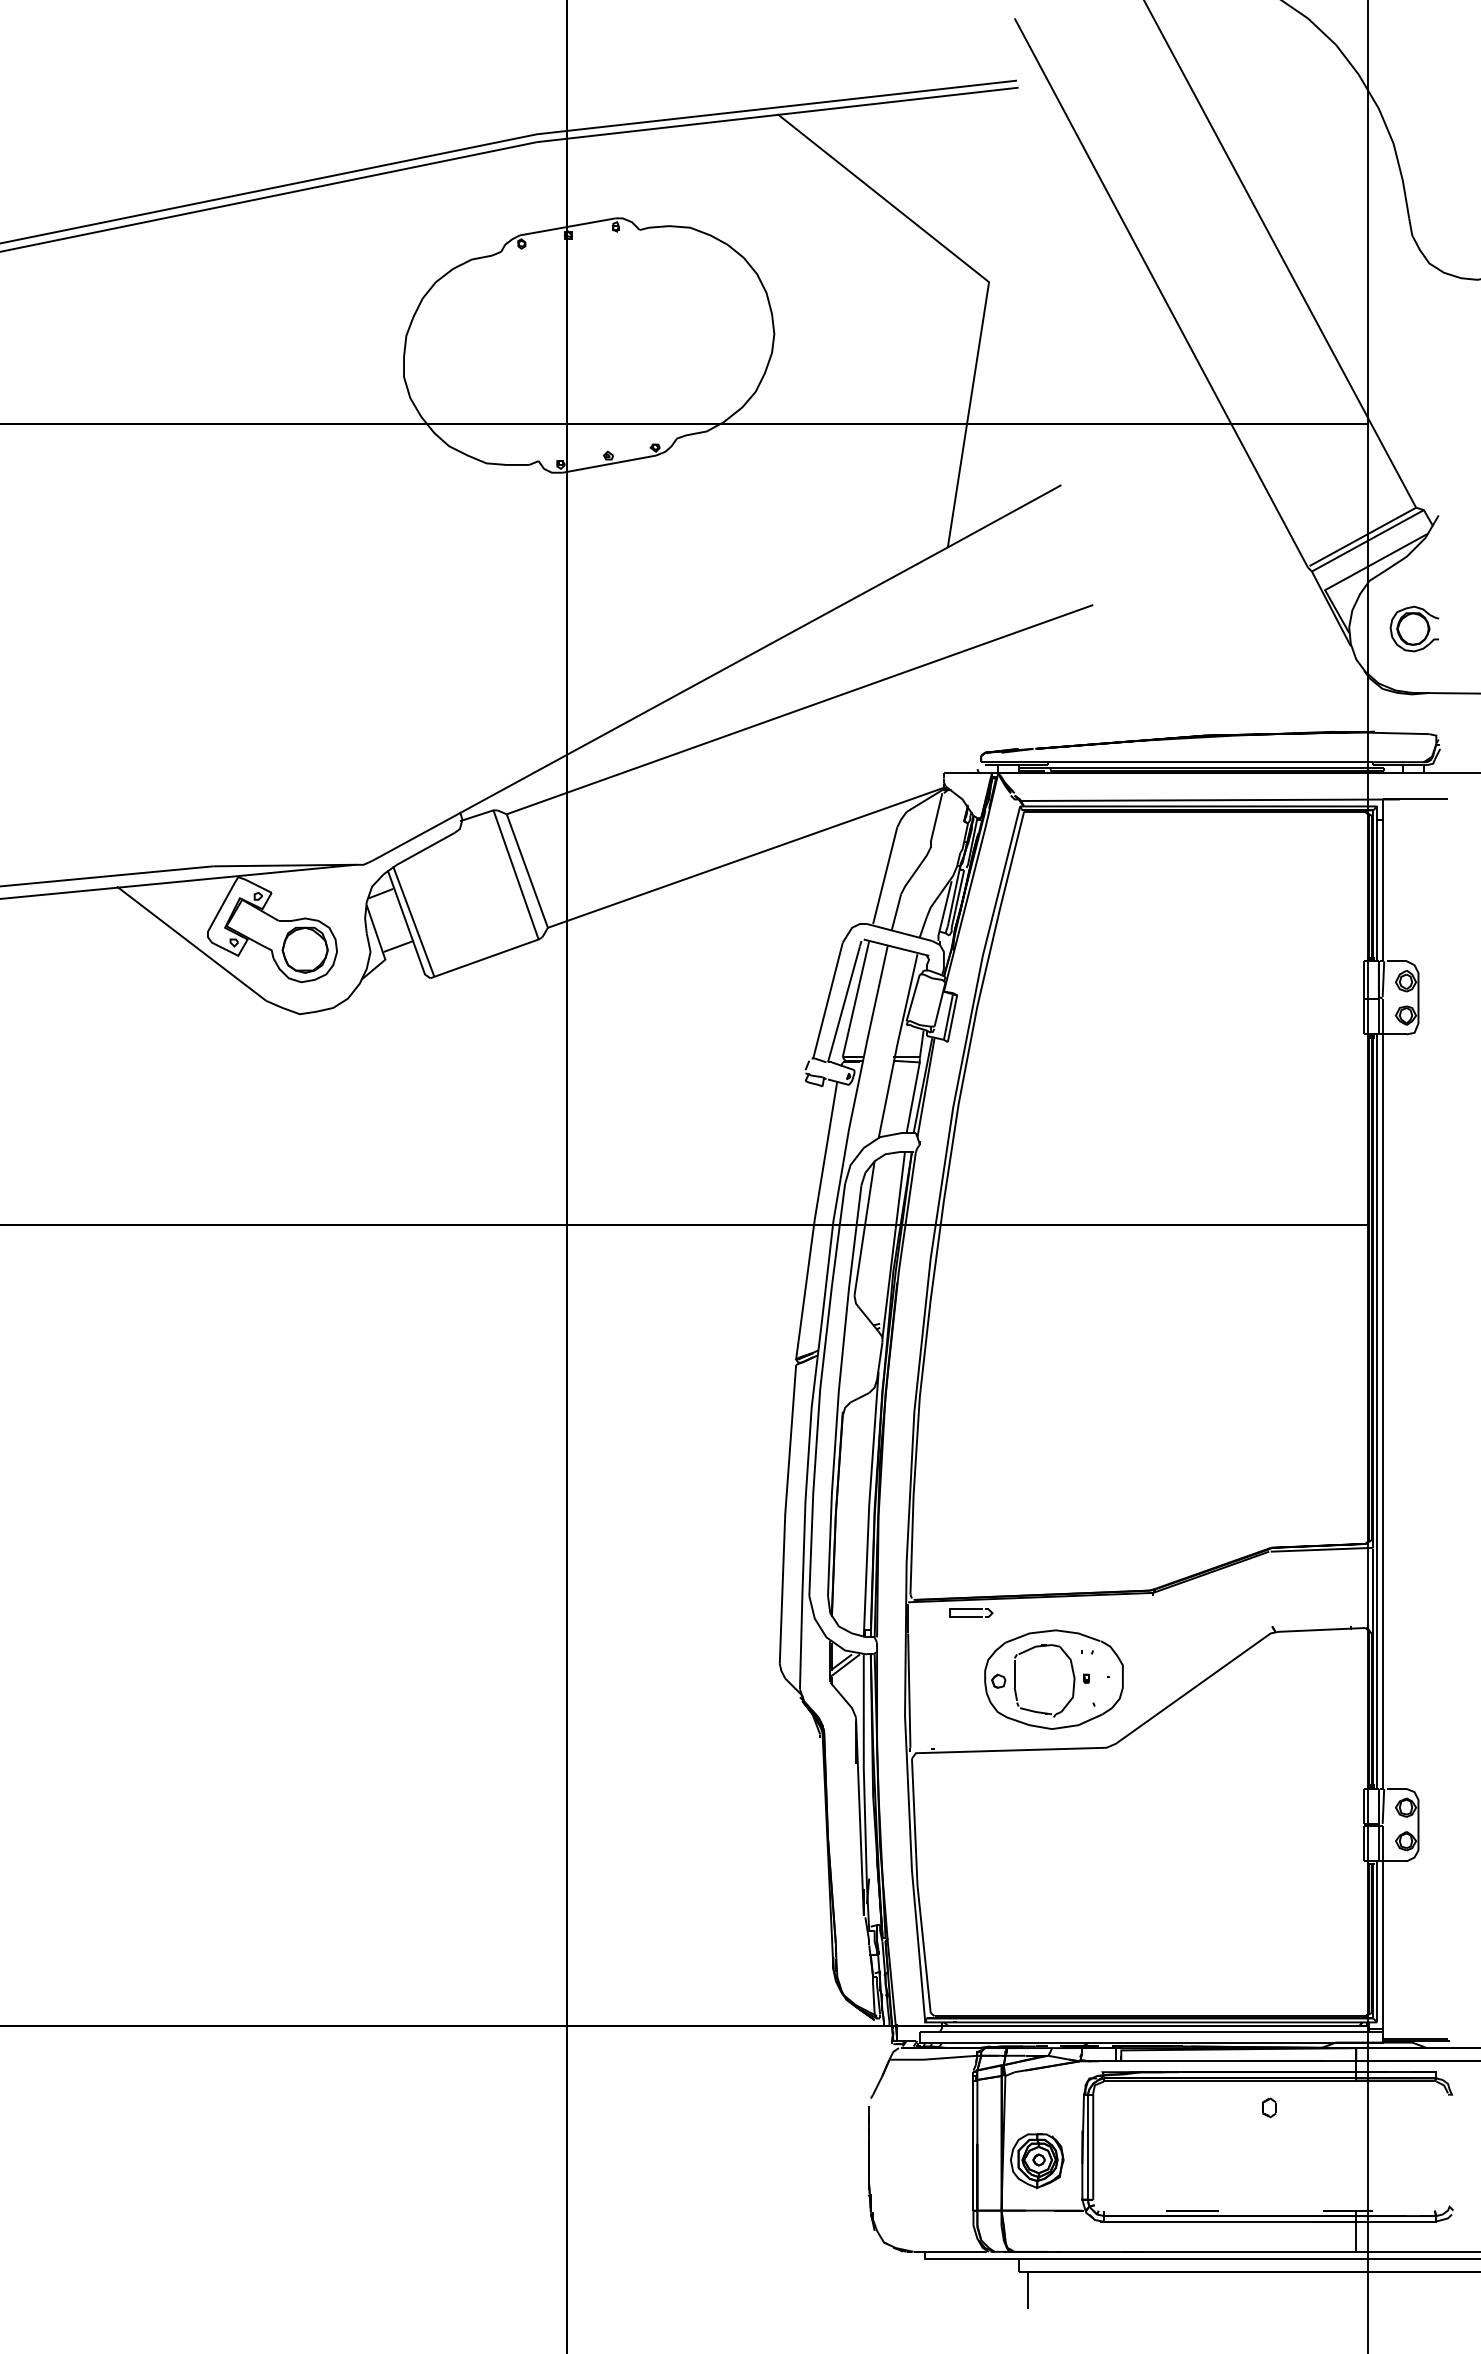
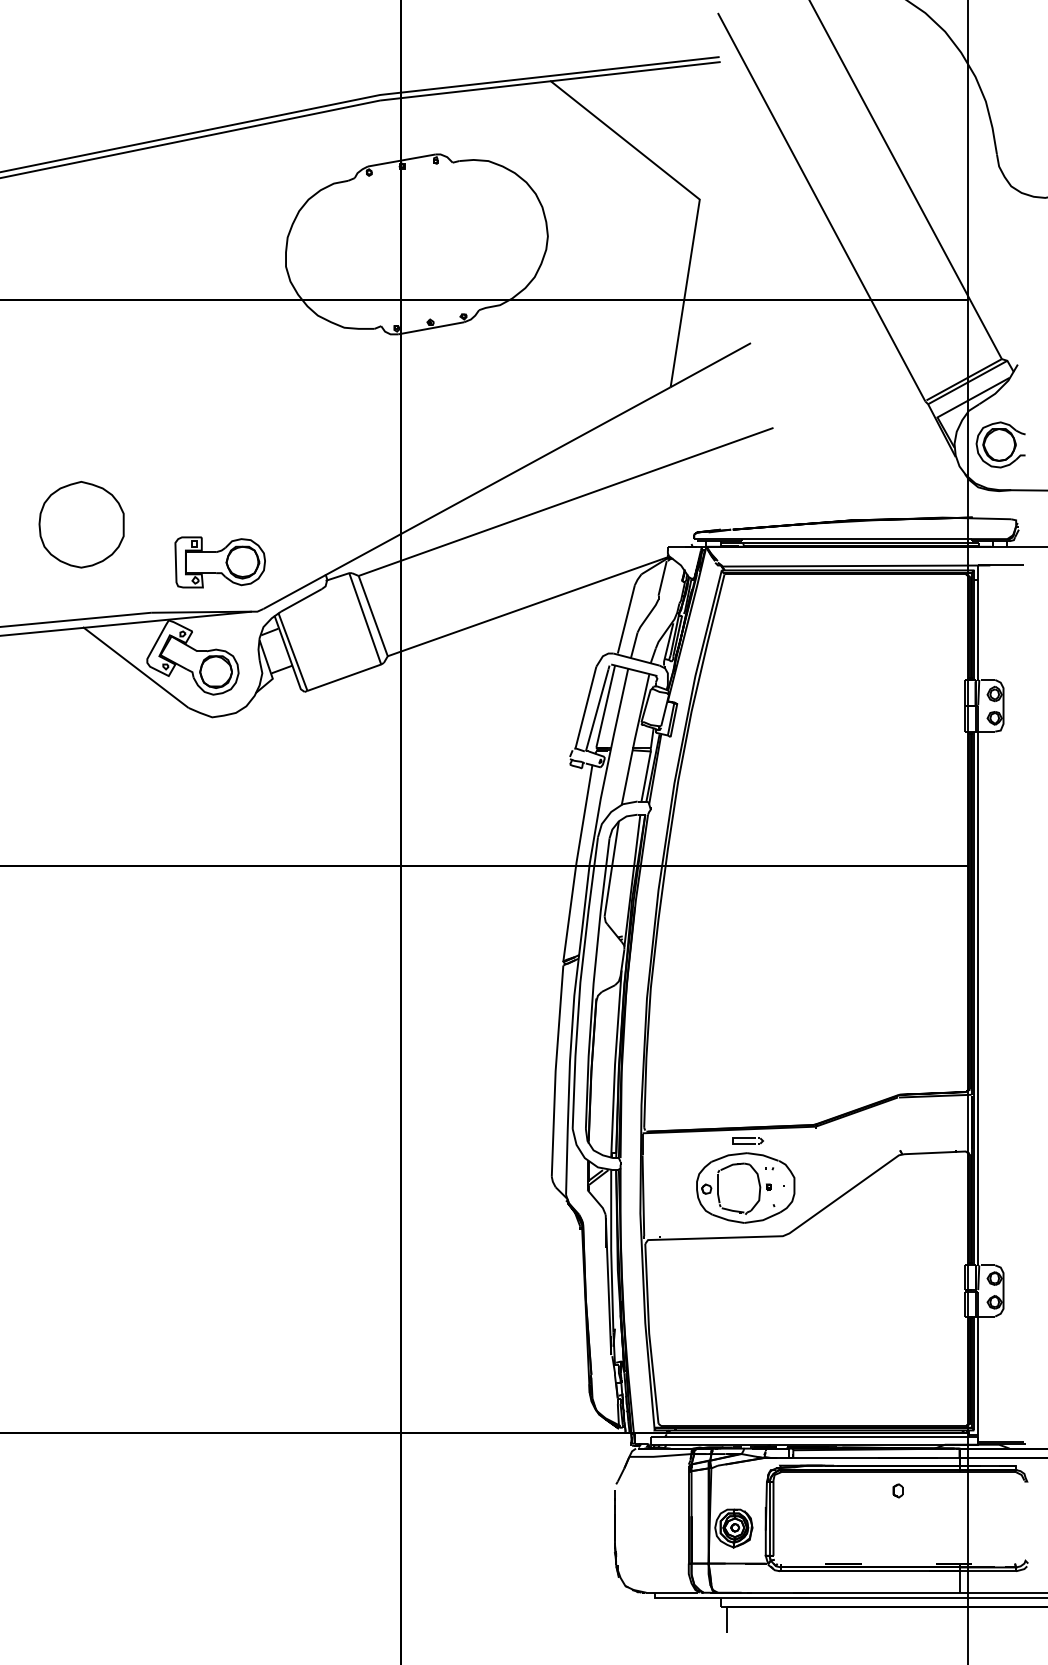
part: (1414, 628) -> (1000, 444), size x1.43
part: (114, 741) -> (81, 524), added
part: (310, 794) -> (219, 561), added
part: (971, 1612) -> (748, 1140), moved

